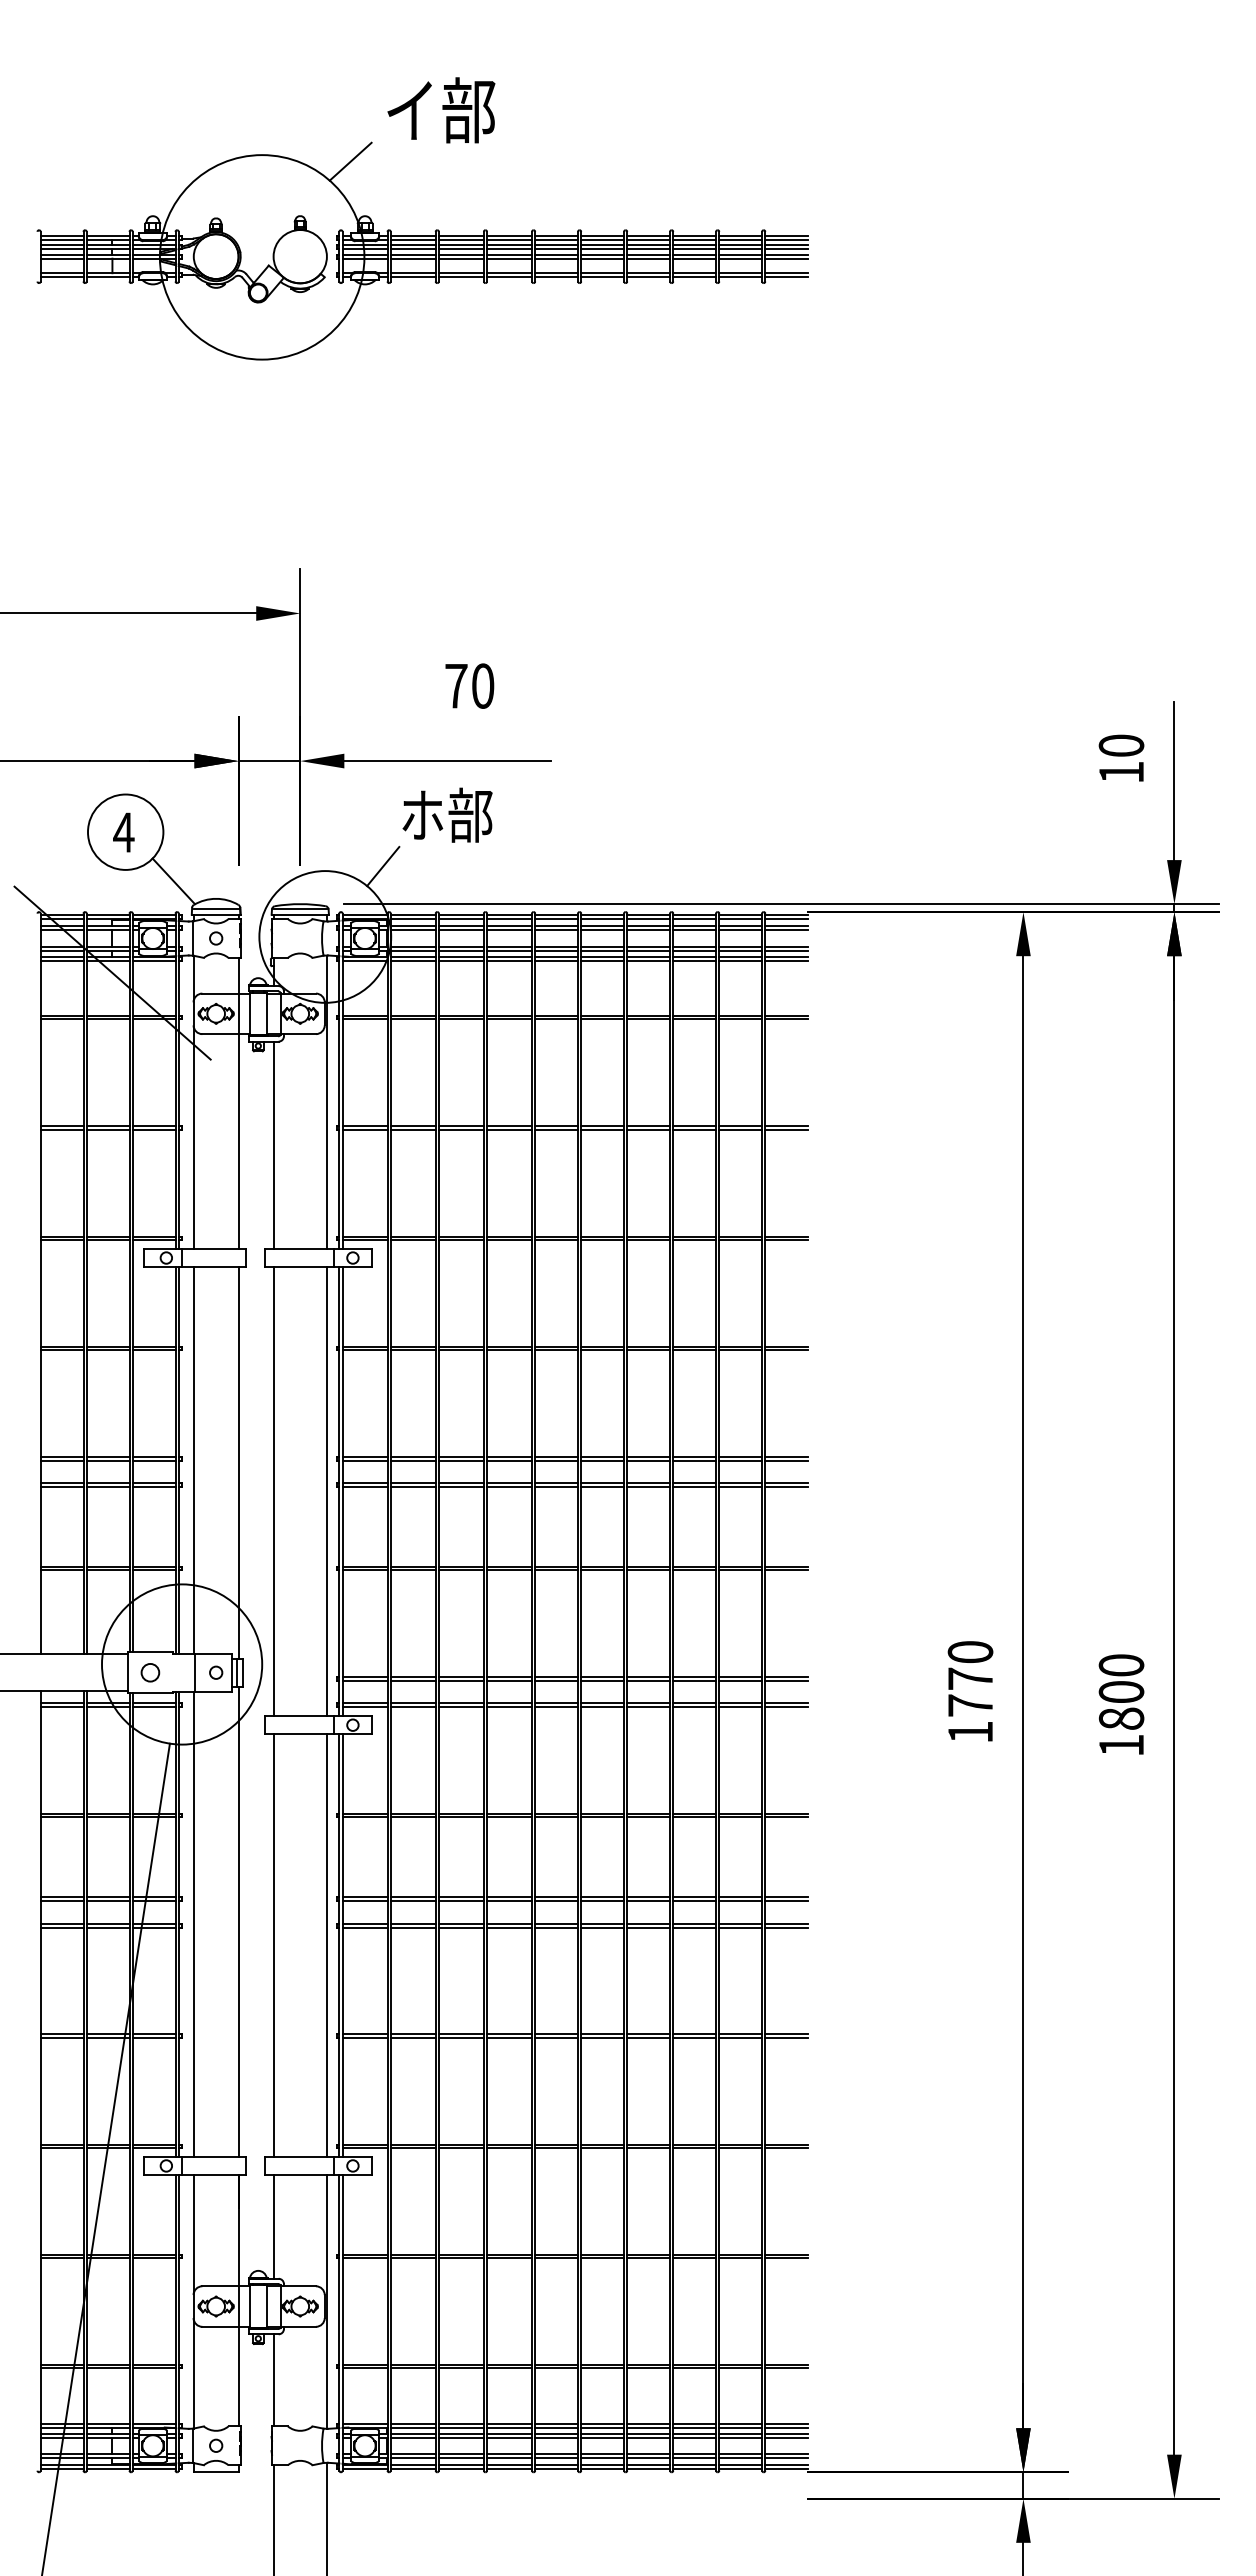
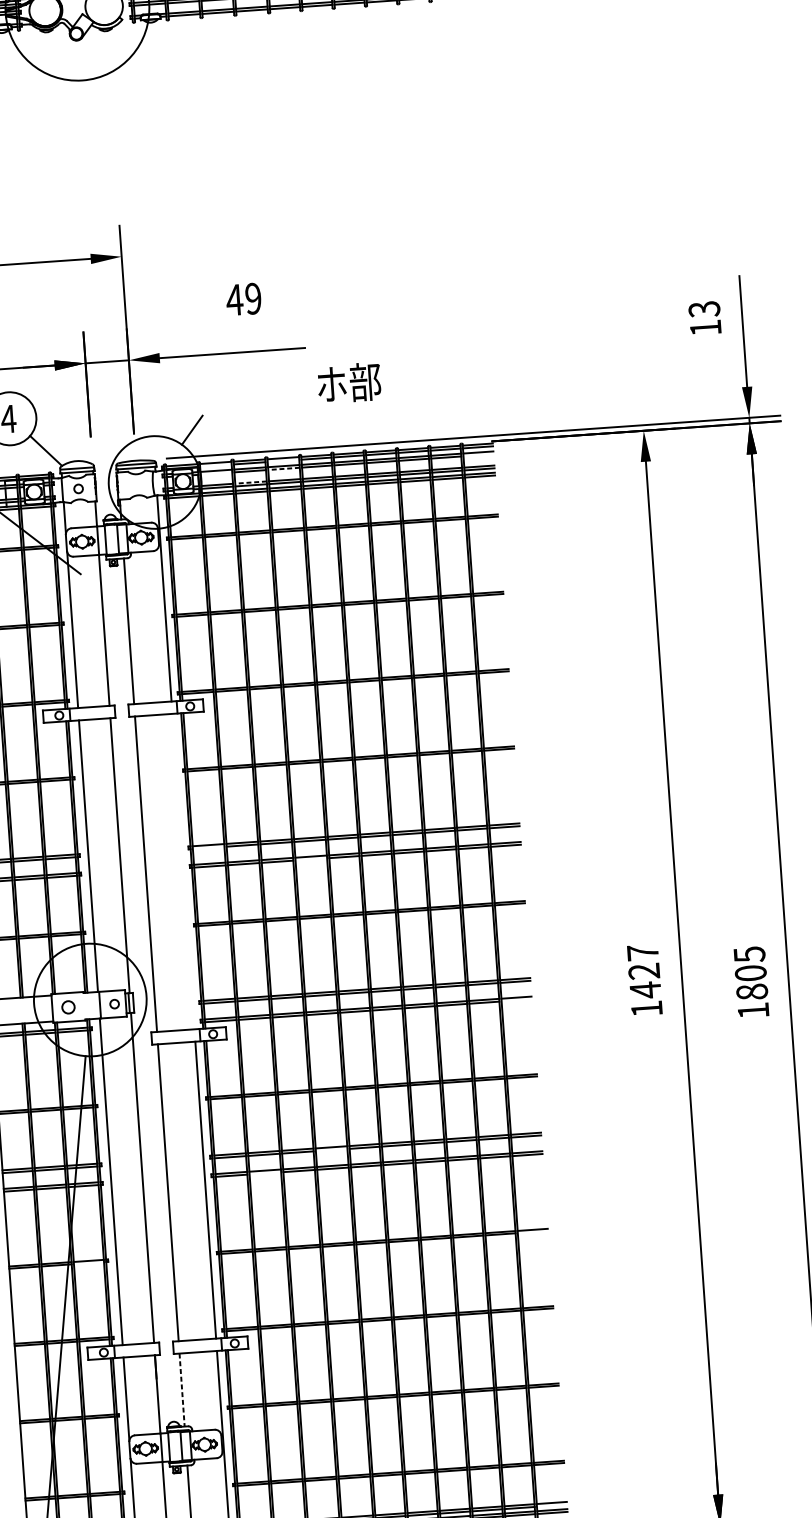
text: (469, 685) -> (243, 298), 70 -> 49
text: (1121, 745) -> (704, 309), 10 -> 13
text: (447, 814) -> (349, 382), moved
line: (412, 919) -> (215, 465), removed
line: (509, 919) -> (283, 461), removed
line: (412, 930) -> (215, 473), removed
line: (509, 930) -> (284, 468), solid -> dashed
line: (786, 930) -> (478, 455), removed
line: (460, 946) -> (250, 482), solid -> dashed
line: (364, 1460) -> (208, 847), removed
line: (509, 1487) -> (311, 859), removed
line: (326, 1491) -> (183, 871), removed
text: (1121, 1665) -> (749, 954), 1800 -> 1805
text: (970, 1679) -> (644, 971), 1770 -> 1427
line: (786, 1707) -> (516, 1000), removed
line: (509, 1901) -> (331, 1150), removed
line: (412, 1927) -> (264, 1173), removed
line: (153, 2037) -> (88, 1263), removed
line: (786, 2037) -> (532, 1232), removed
line: (273, 2227) -> (182, 1390), solid -> dashed
line: (786, 2427) -> (551, 1505), removed

